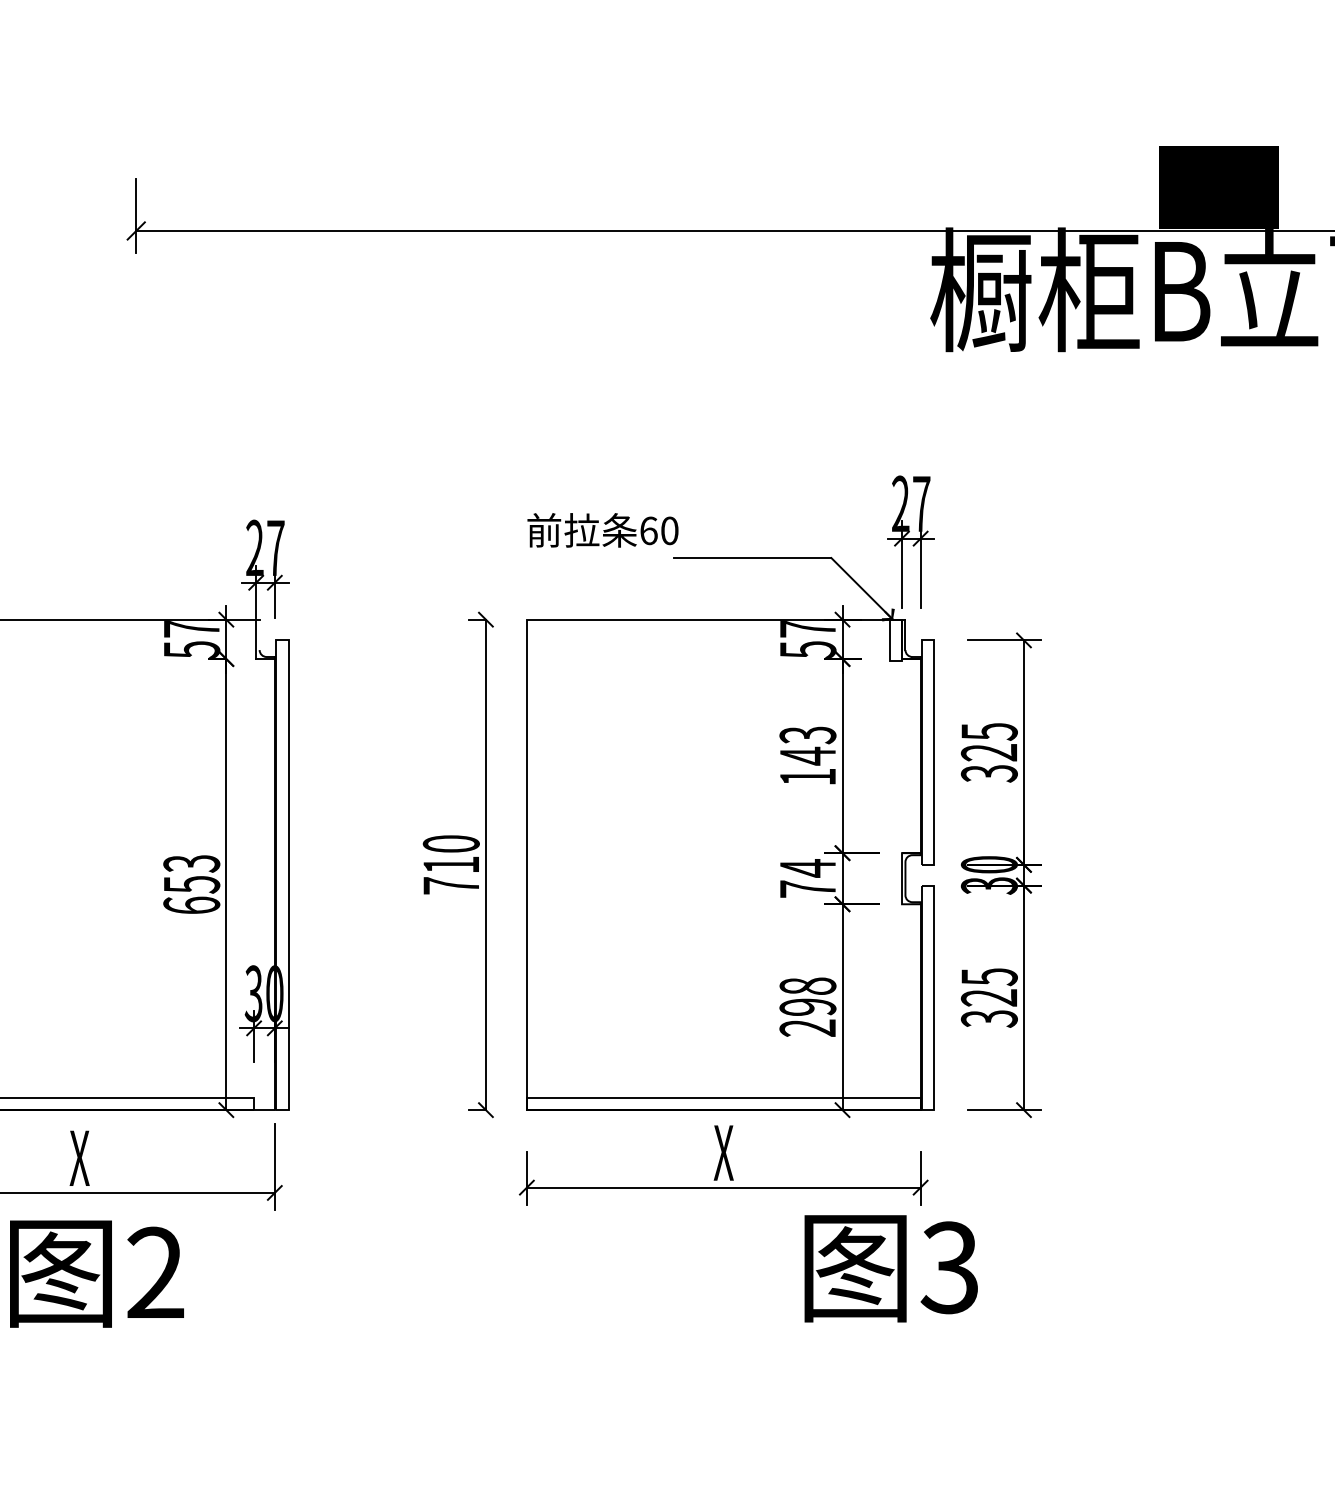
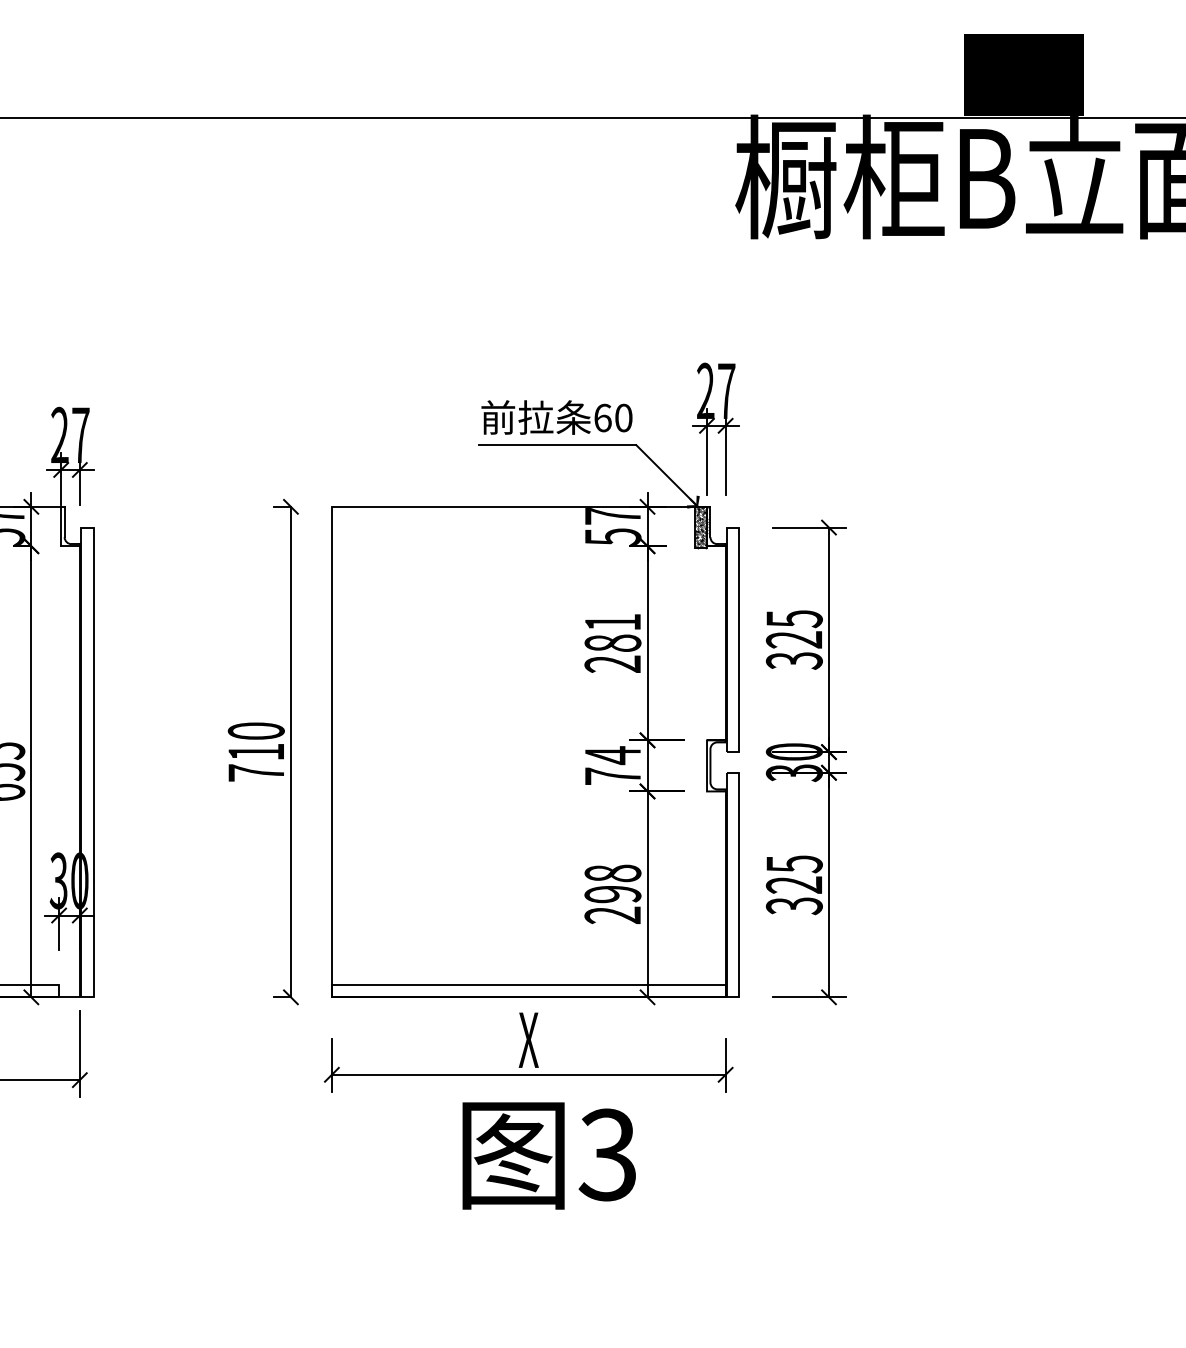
text: (602, 530) -> (556, 417), moved
line: (259, 634) -> (64, 521), added
hatch: (895, 640) -> (700, 527), added
text: (807, 755) -> (612, 642), 143 -> 281
text: (890, 1268) -> (548, 1155), moved

